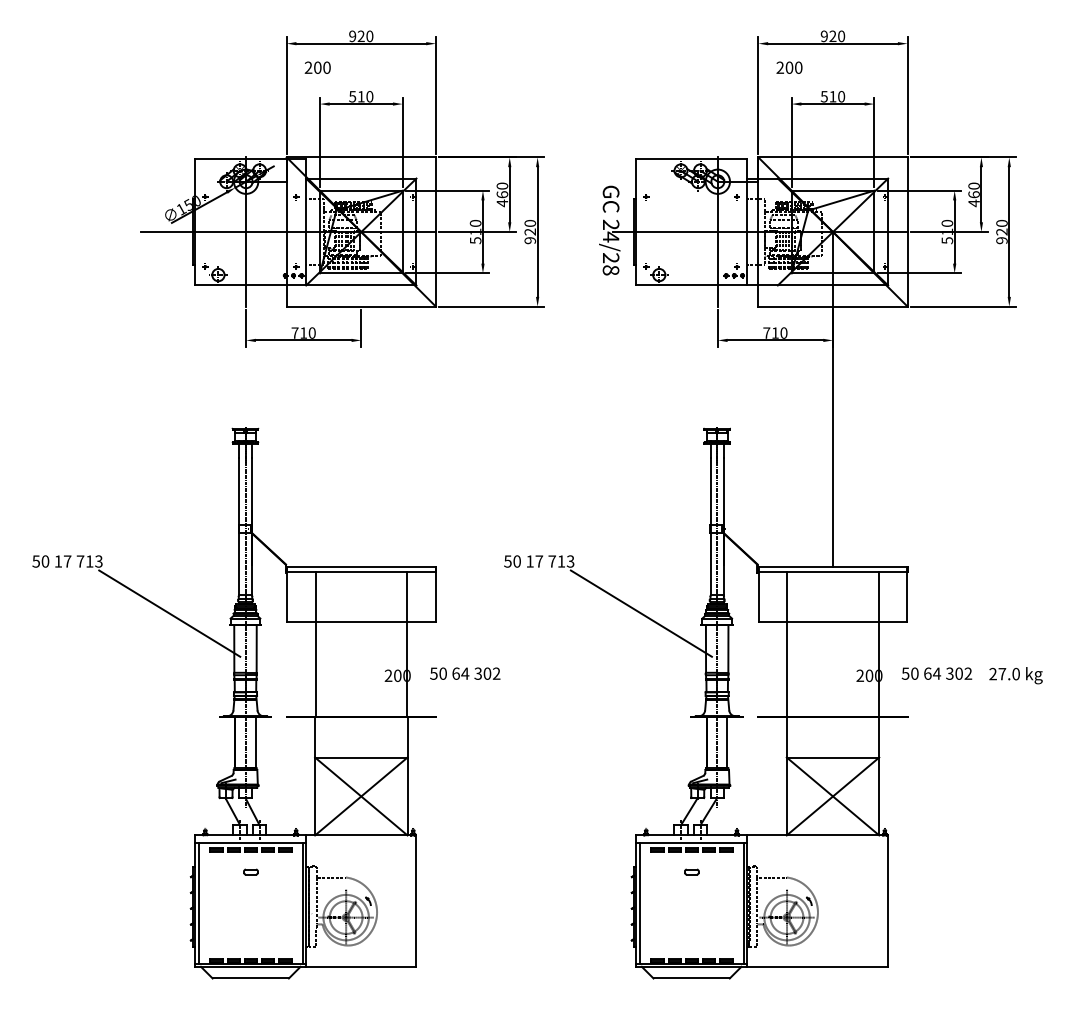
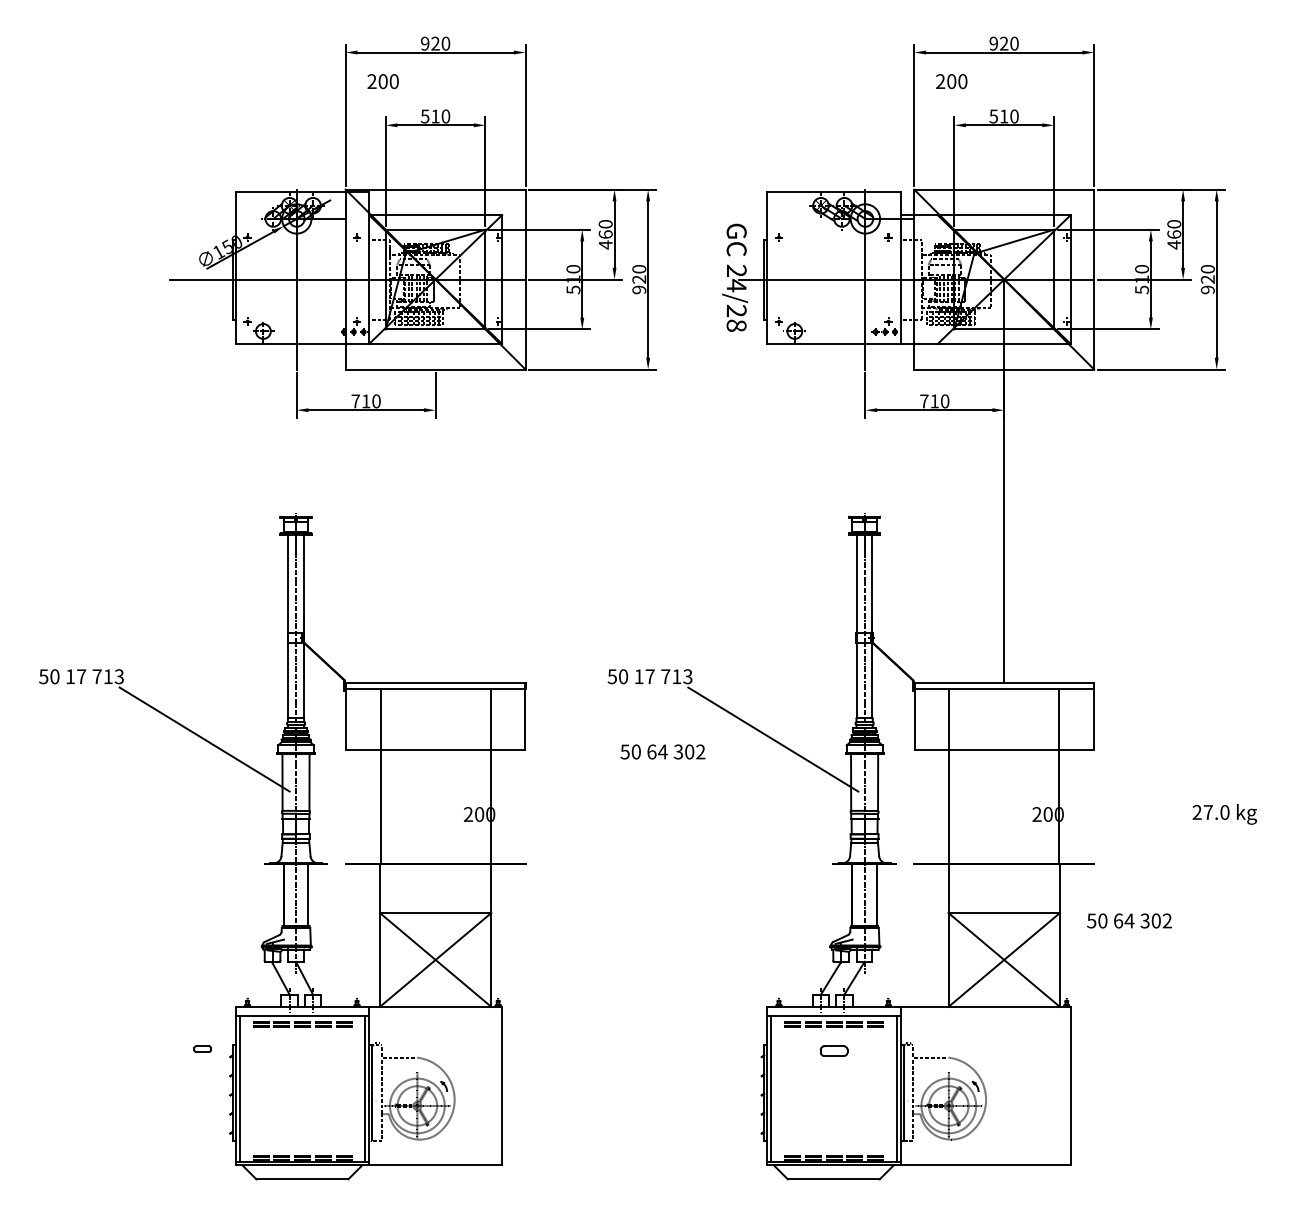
text: (464, 673) -> (662, 751), moved
text: (936, 673) -> (1129, 920), moved
part: (250, 871) -> (202, 1048), moved
part: (691, 871) -> (833, 1050), size x1.6

